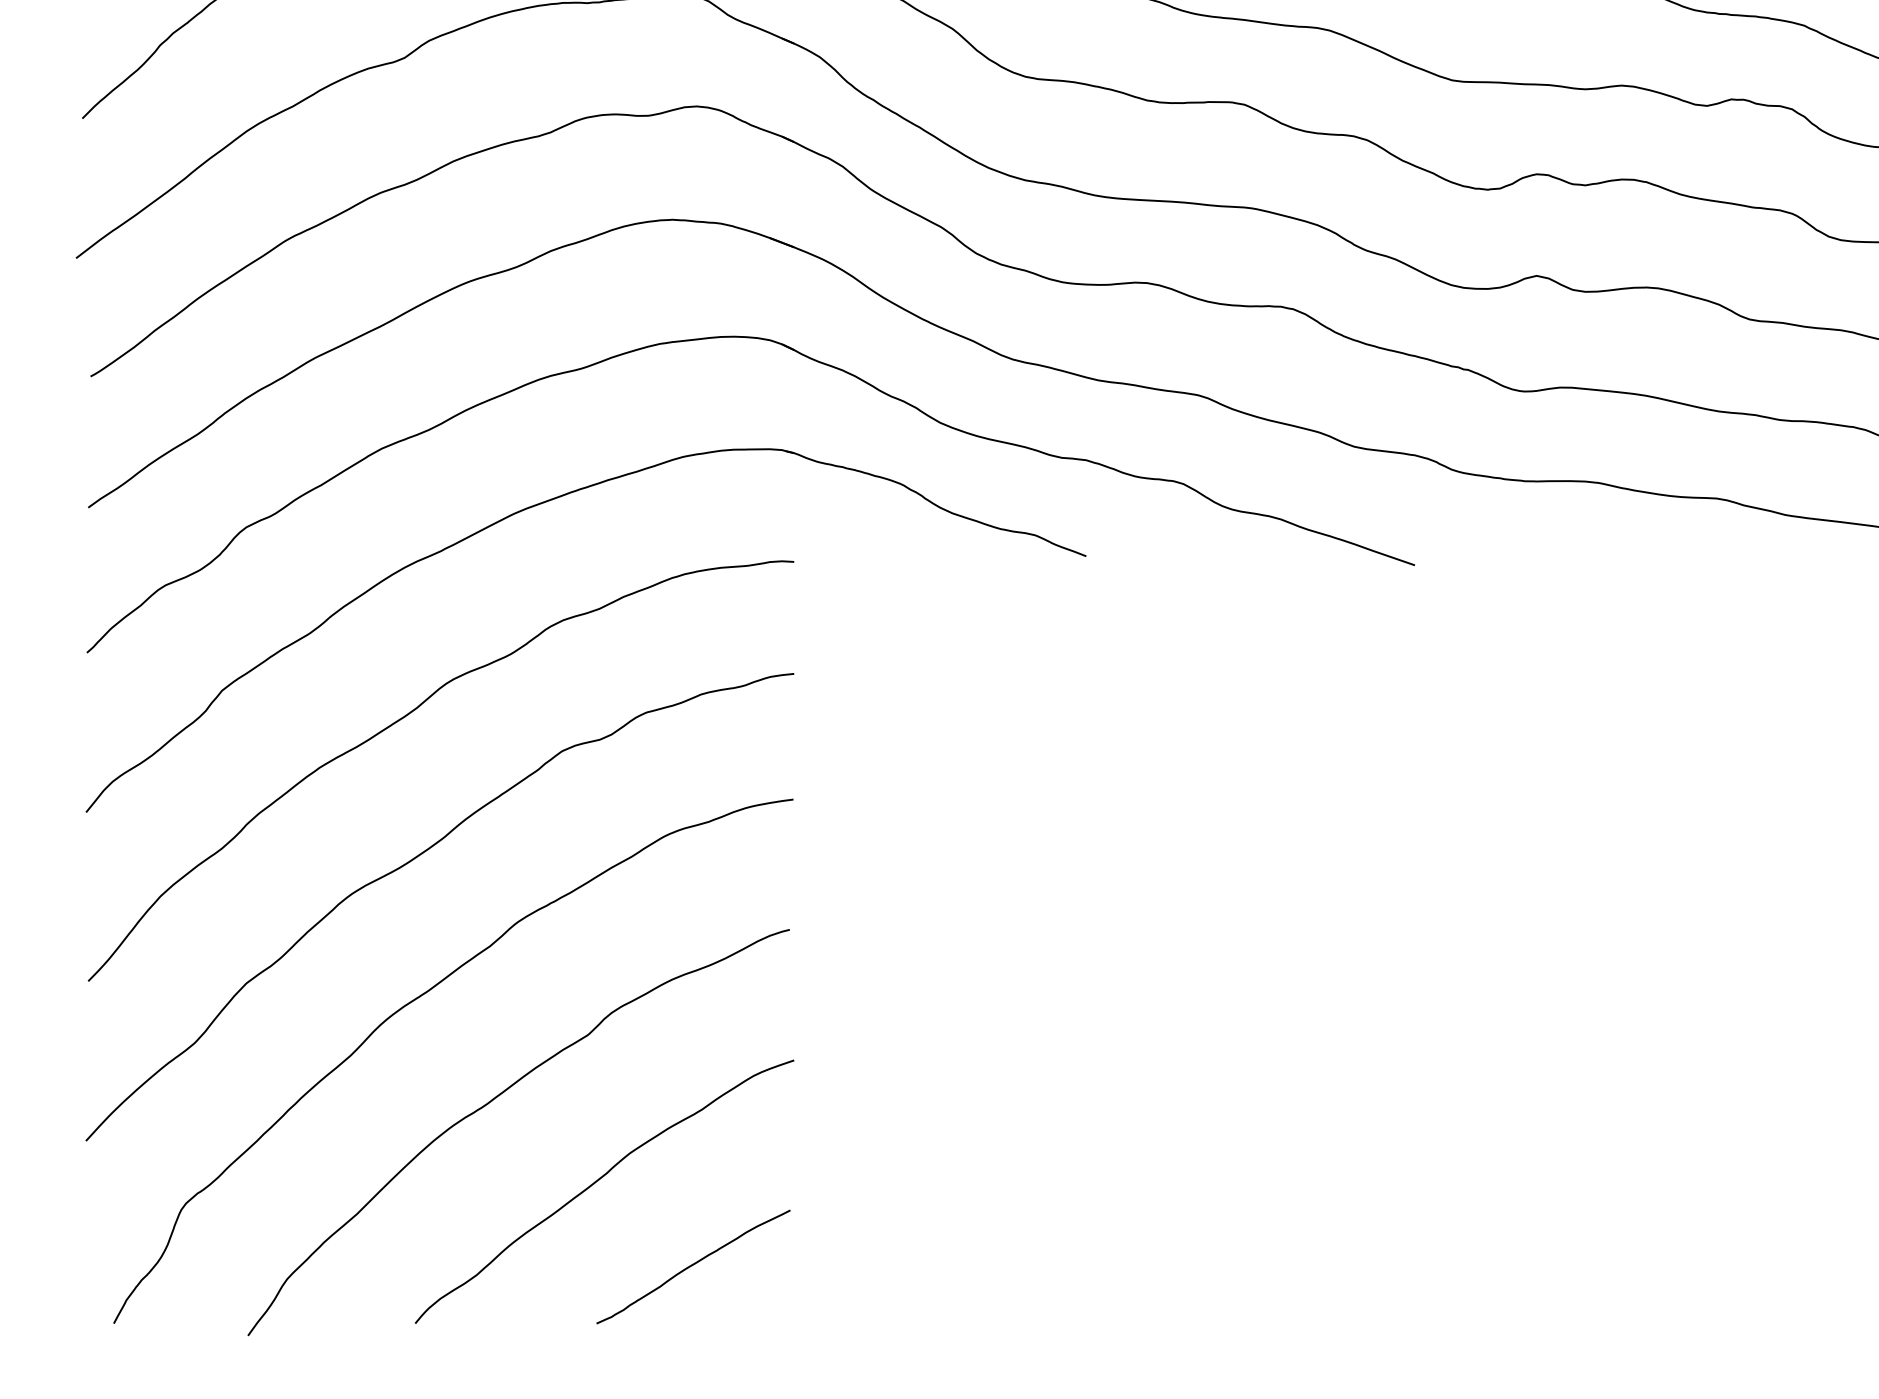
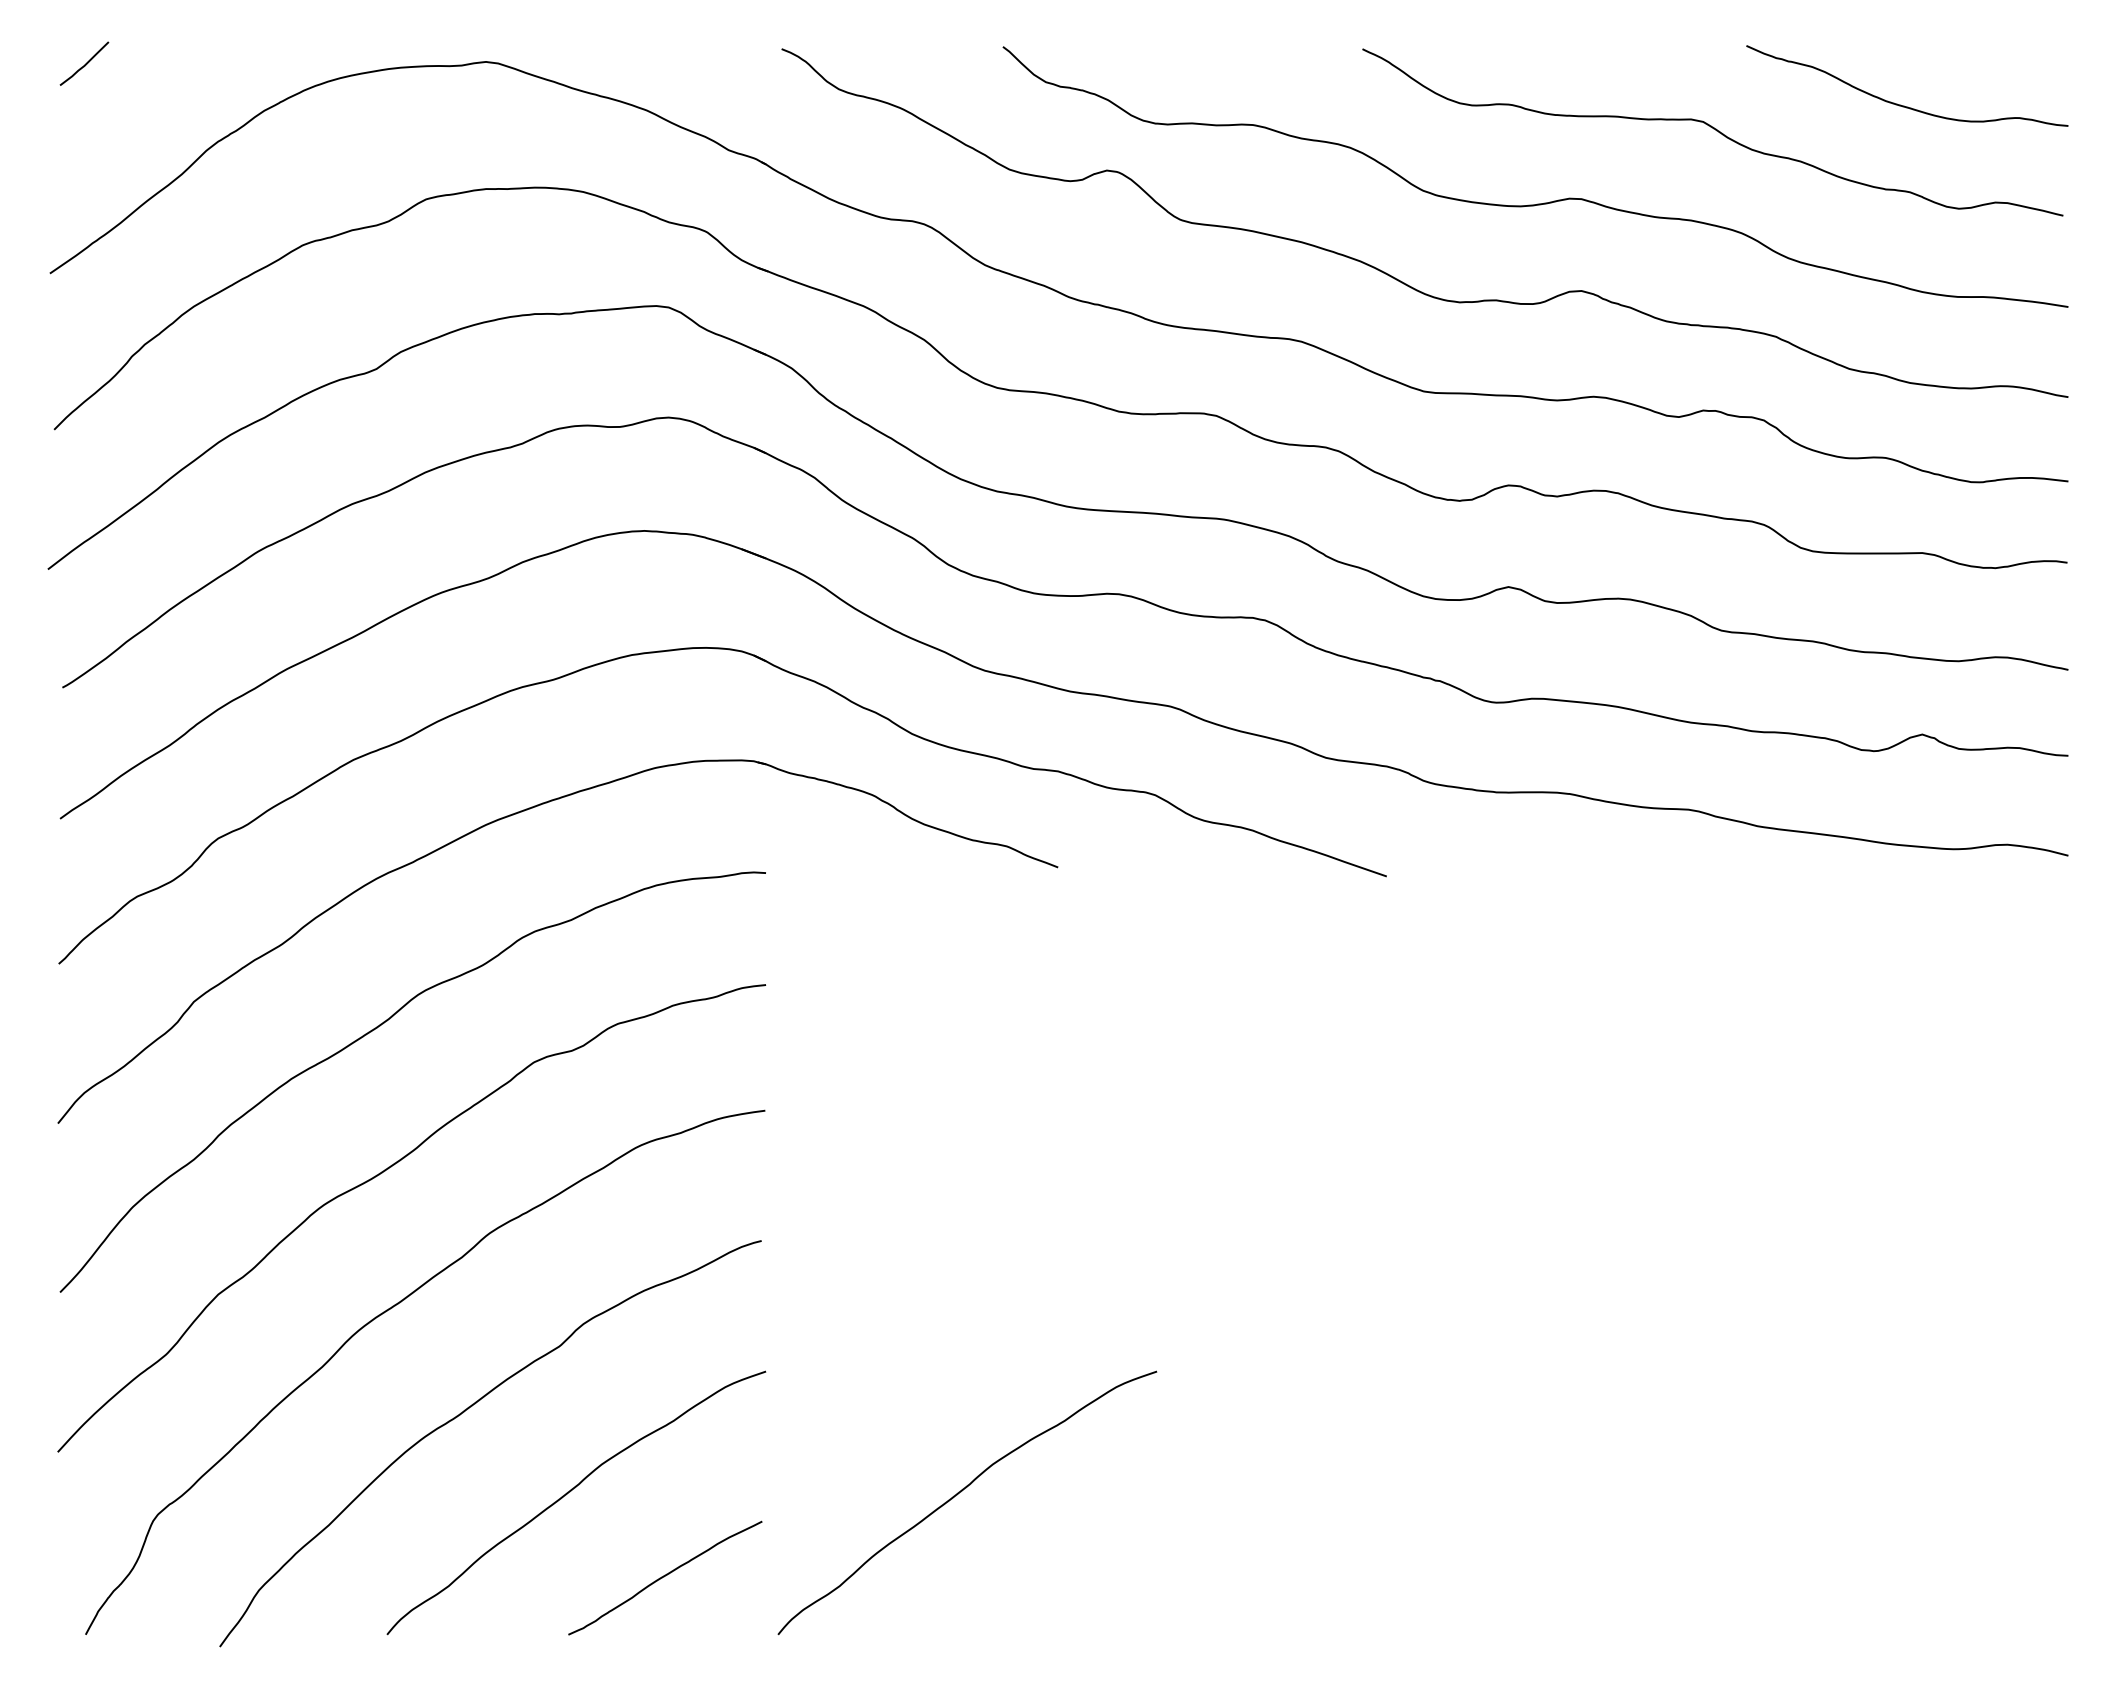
curve: (989, 1181) -> (961, 1492), added

